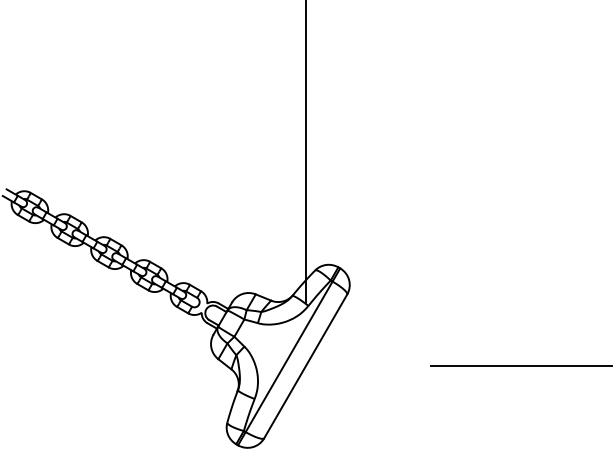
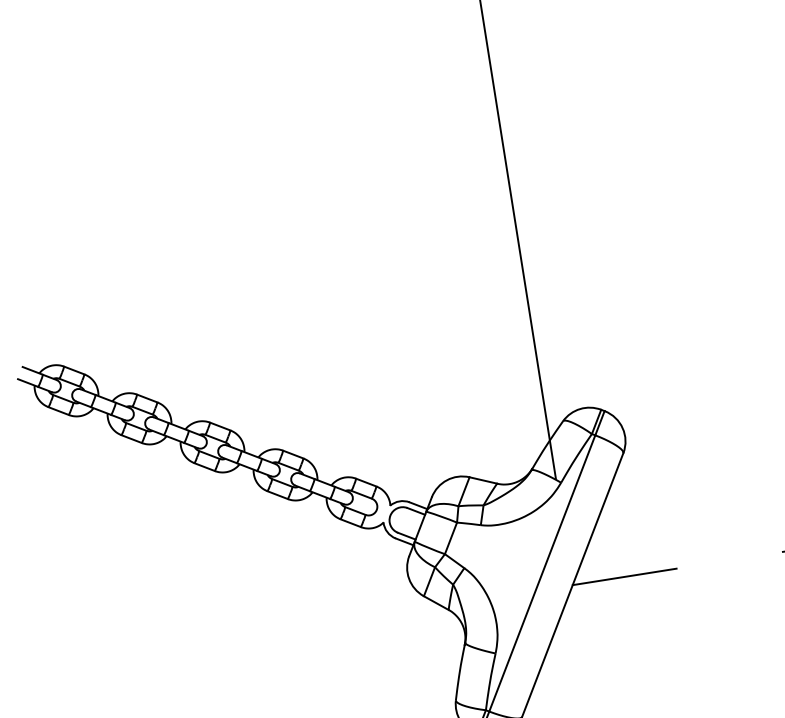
line: (336, 366) -> (624, 577), added

